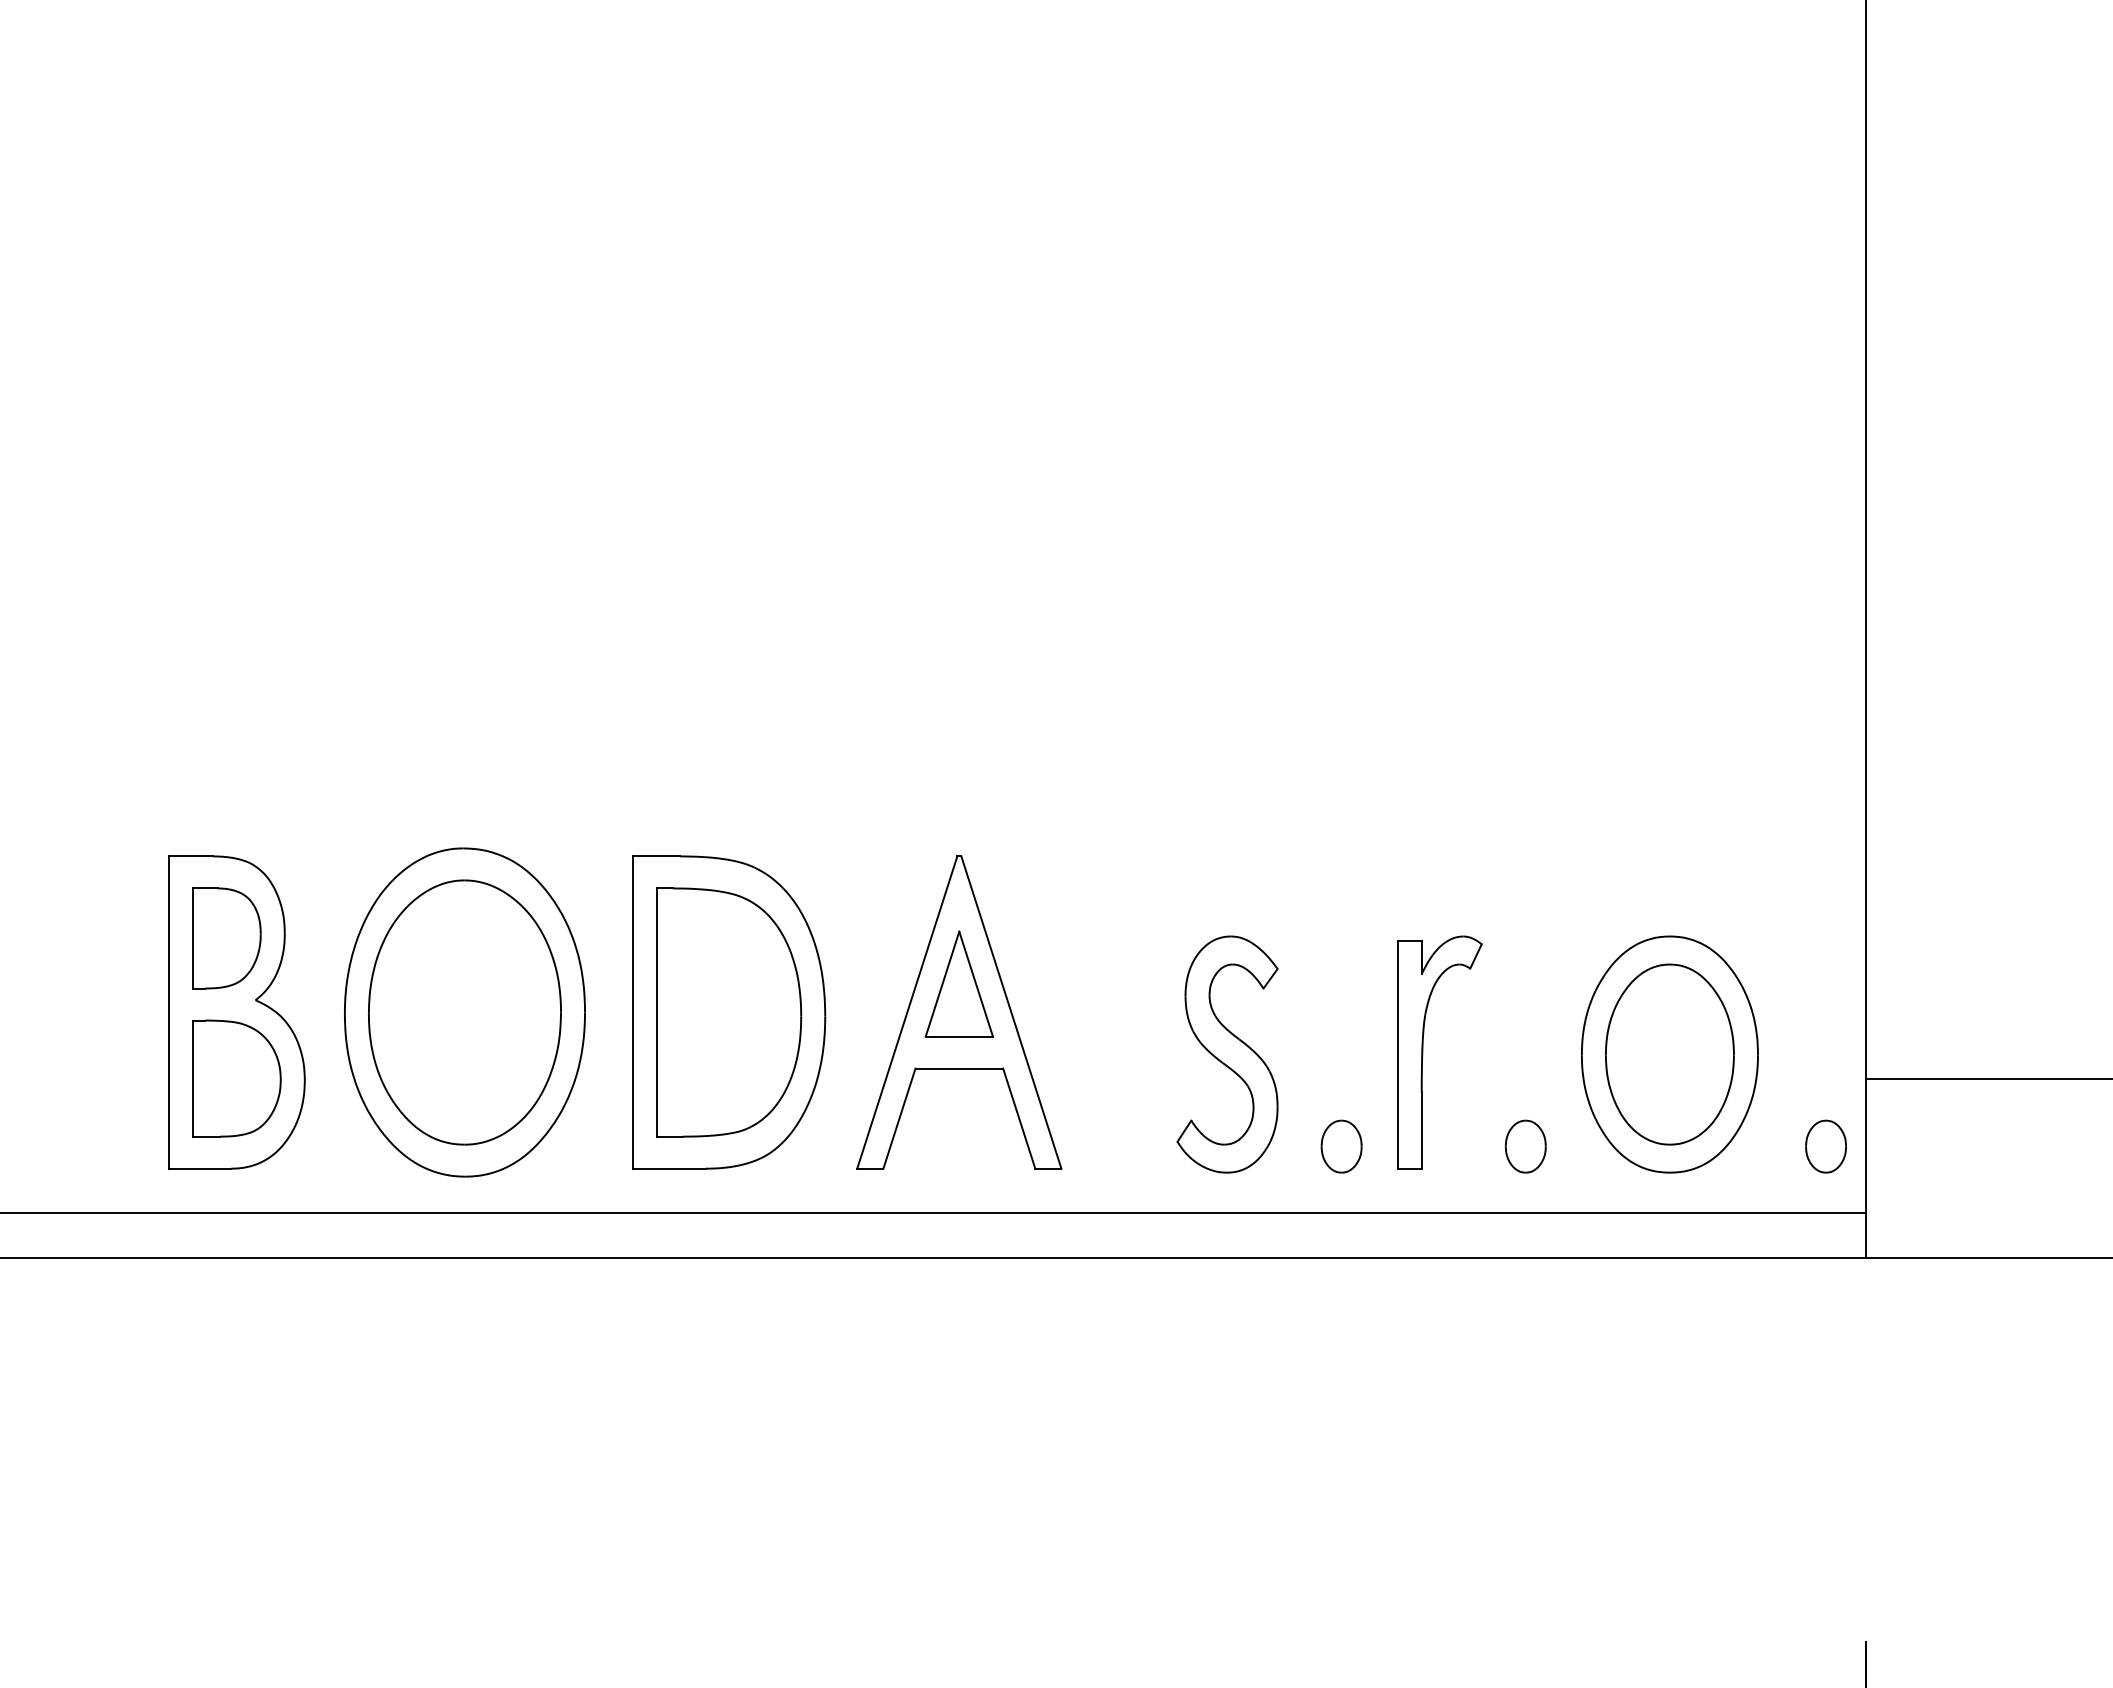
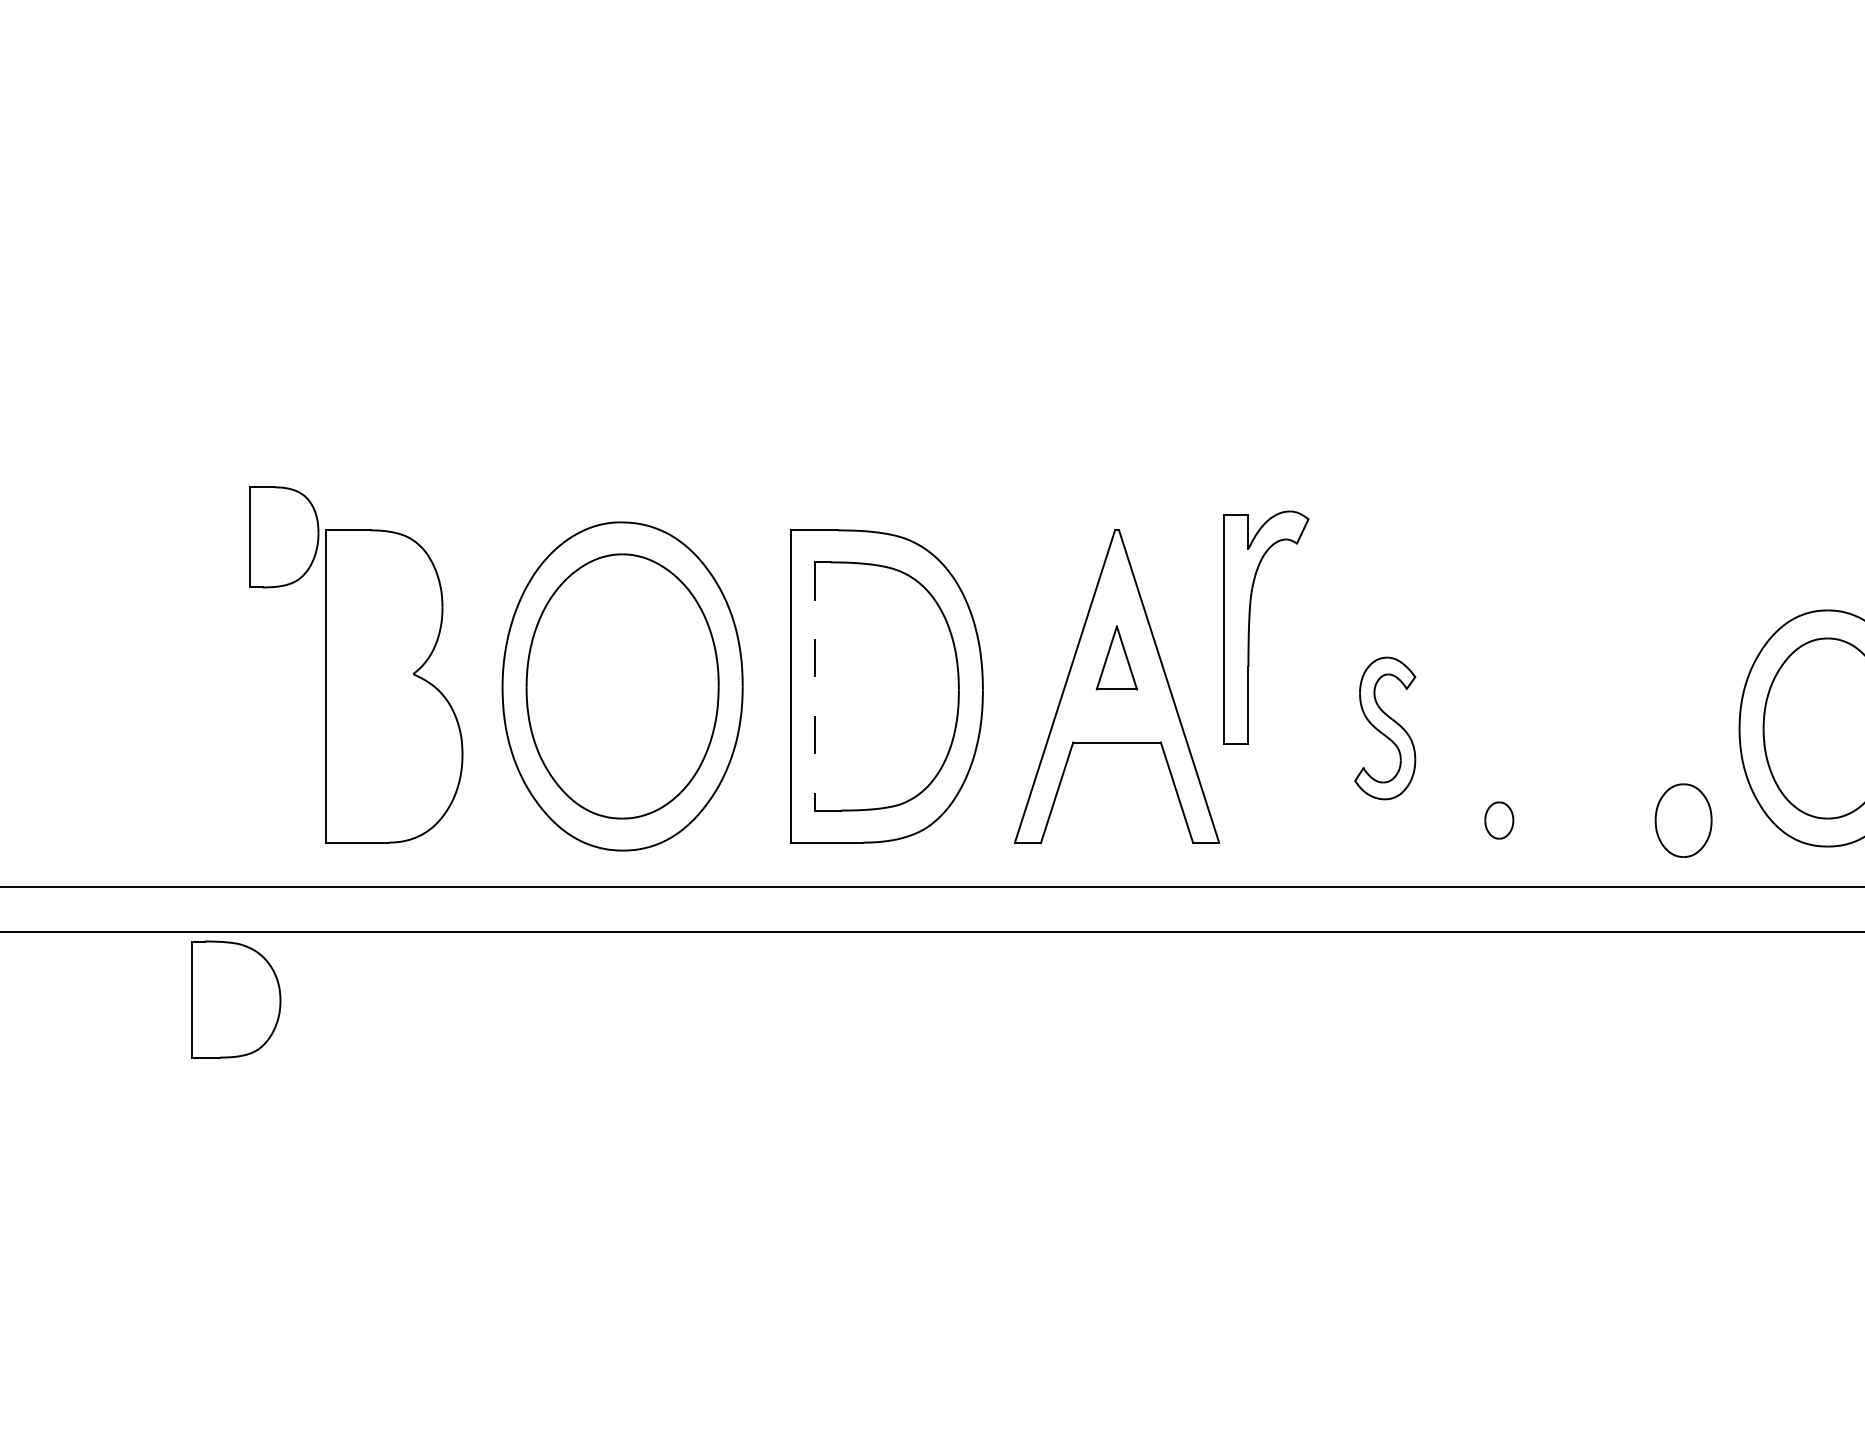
part: (226, 938) -> (284, 537), moved
part: (958, 983) -> (1116, 657), size x0.6
line: (657, 1013) -> (815, 687), solid -> dashed
part: (1423, 1052) -> (1250, 627), moved
part: (1227, 1054) -> (1385, 728), size x0.6
part: (236, 1078) -> (236, 999), moved
part: (1341, 1146) -> (1499, 820), size x0.7
part: (1525, 1146) -> (1683, 820), size x1.4

